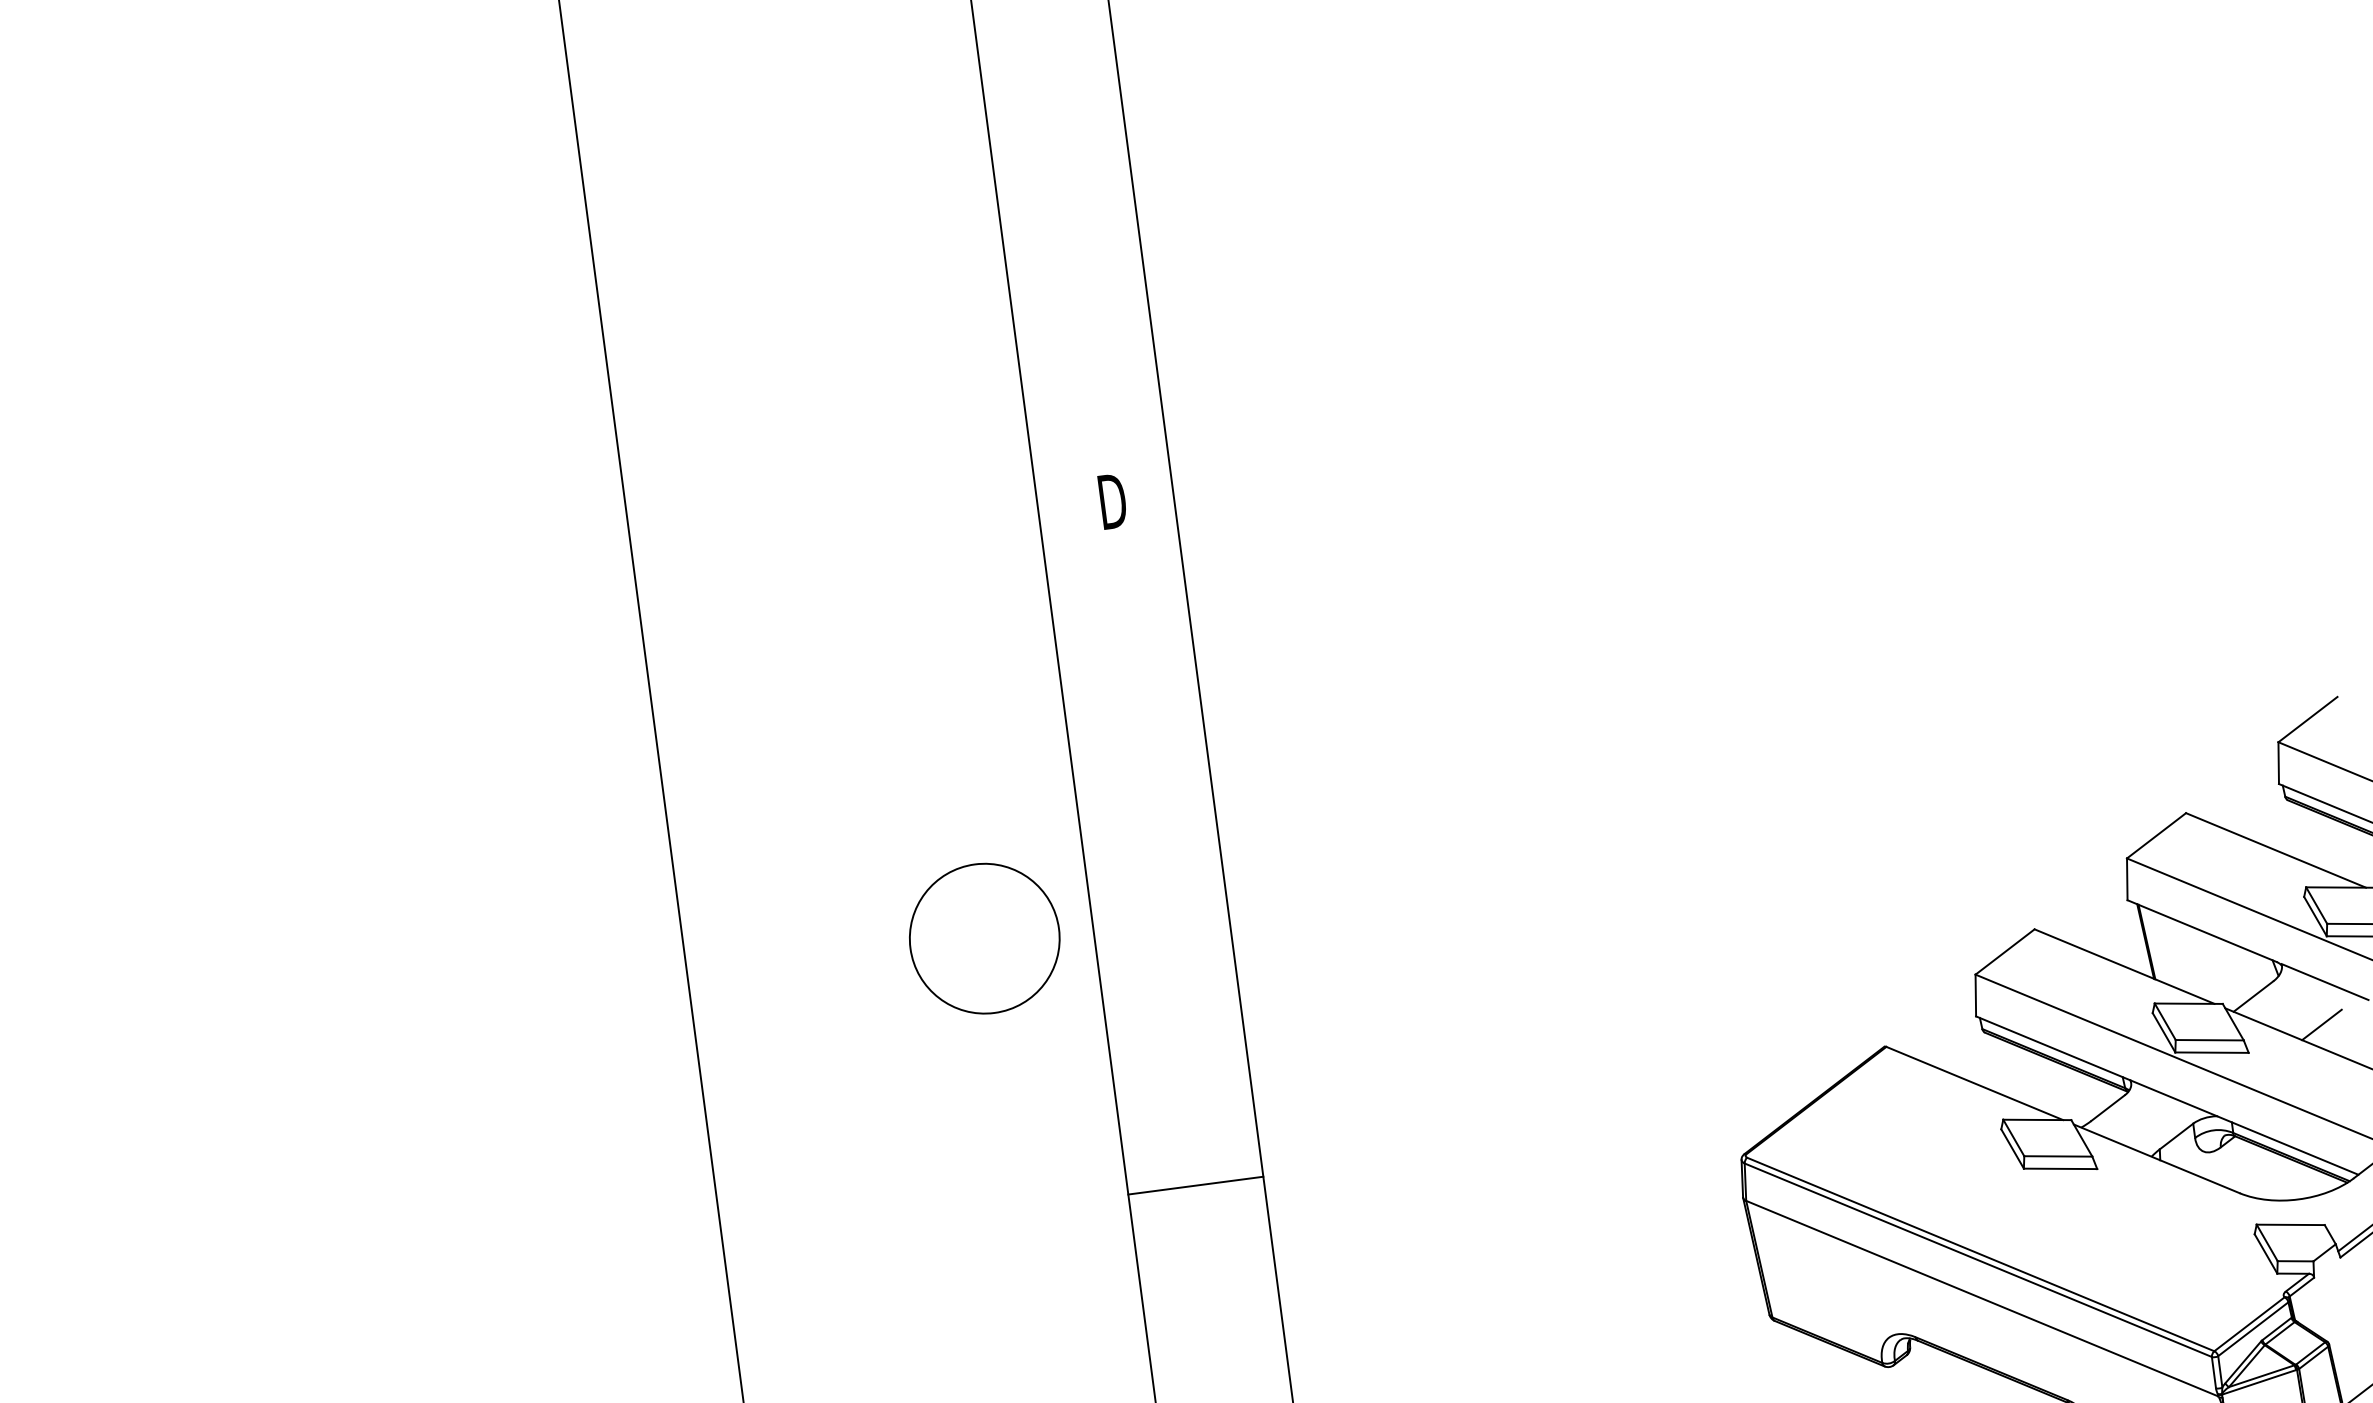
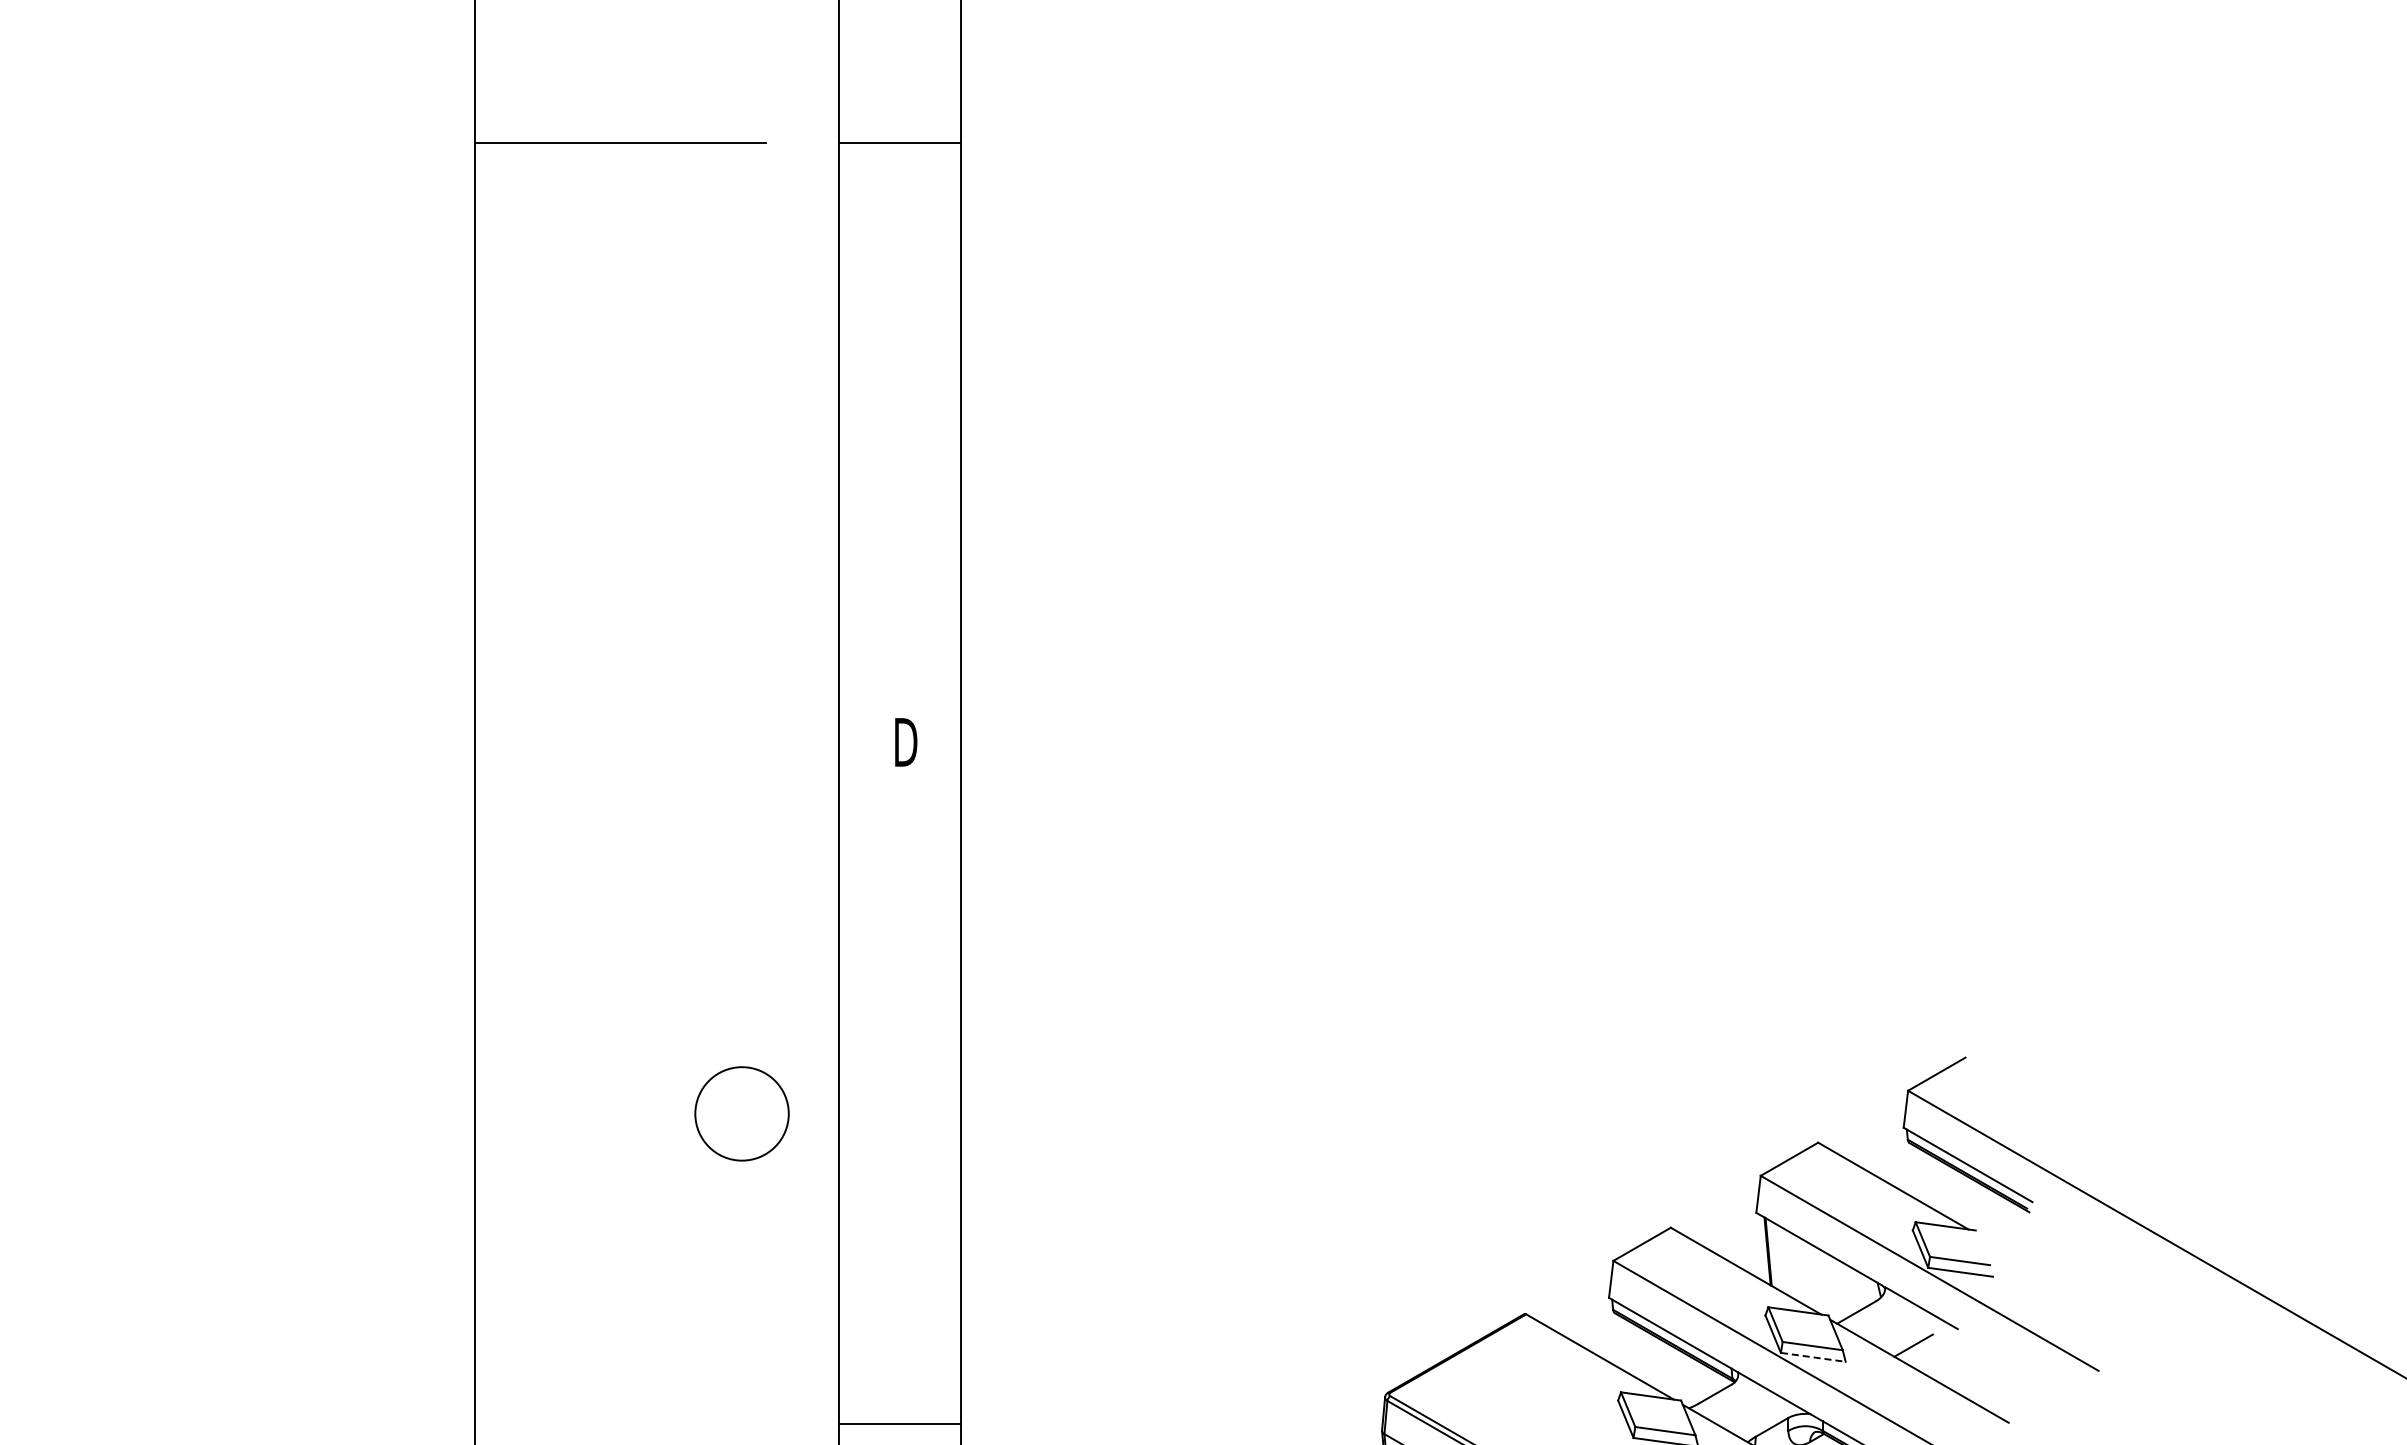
circle: (984, 938) -> (741, 1113), size x0.7
line: (2212, 1052) -> (1813, 1357), solid -> dashed
line: (1195, 1185) -> (899, 1423), moved

